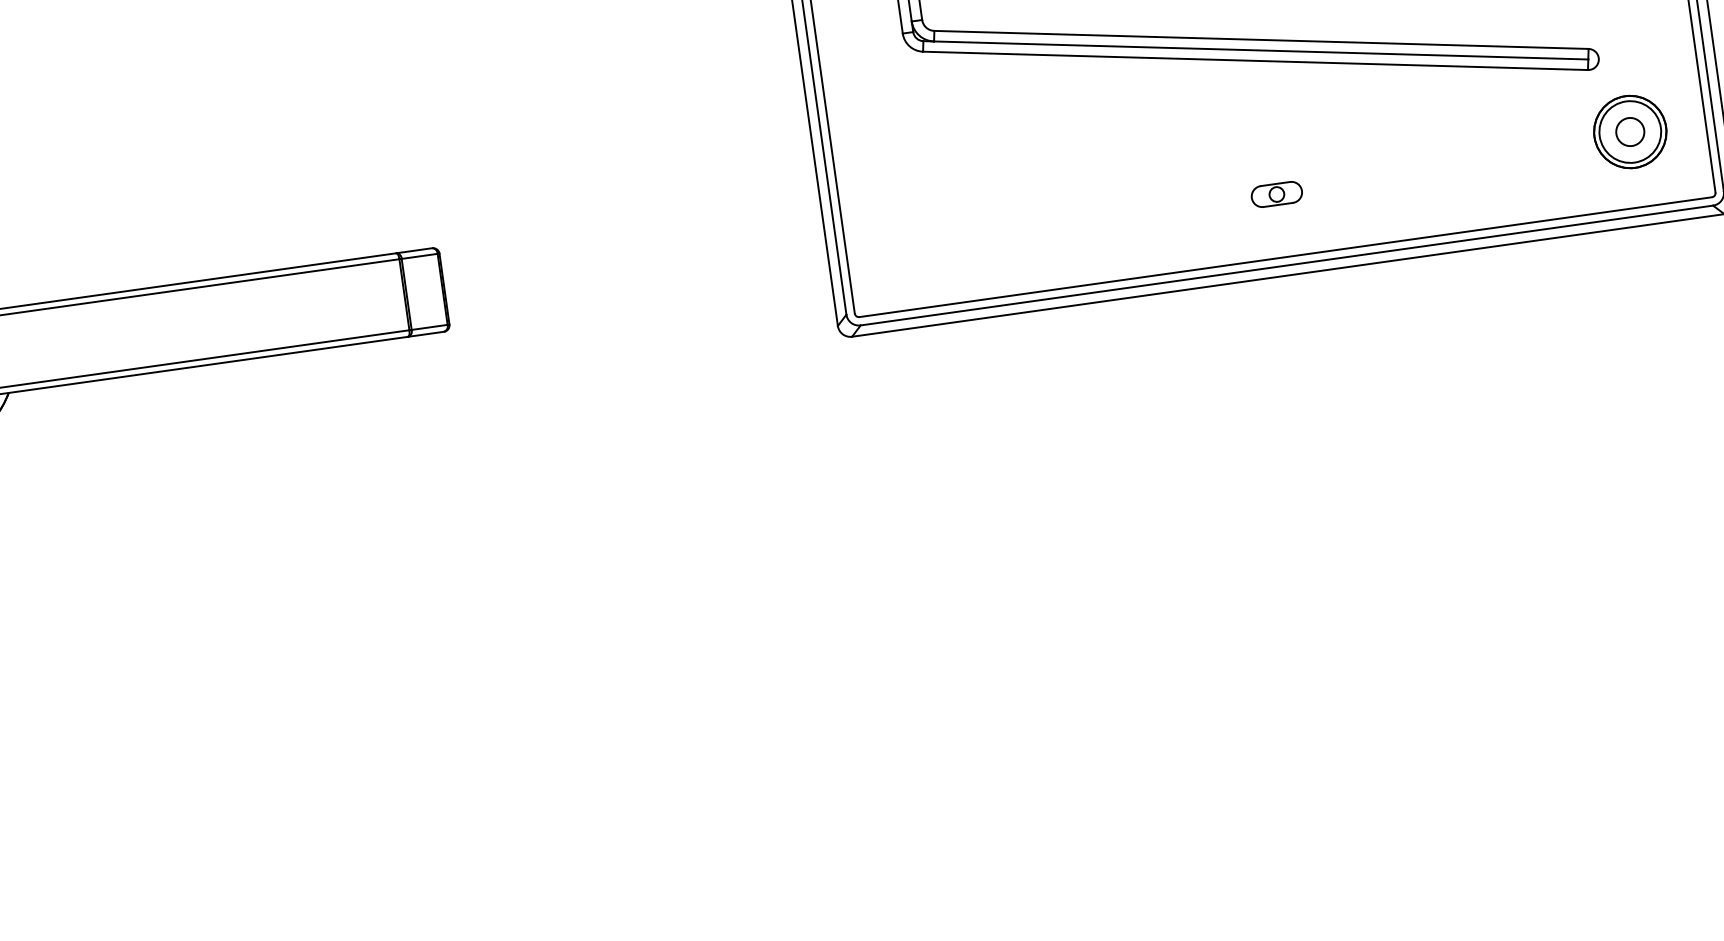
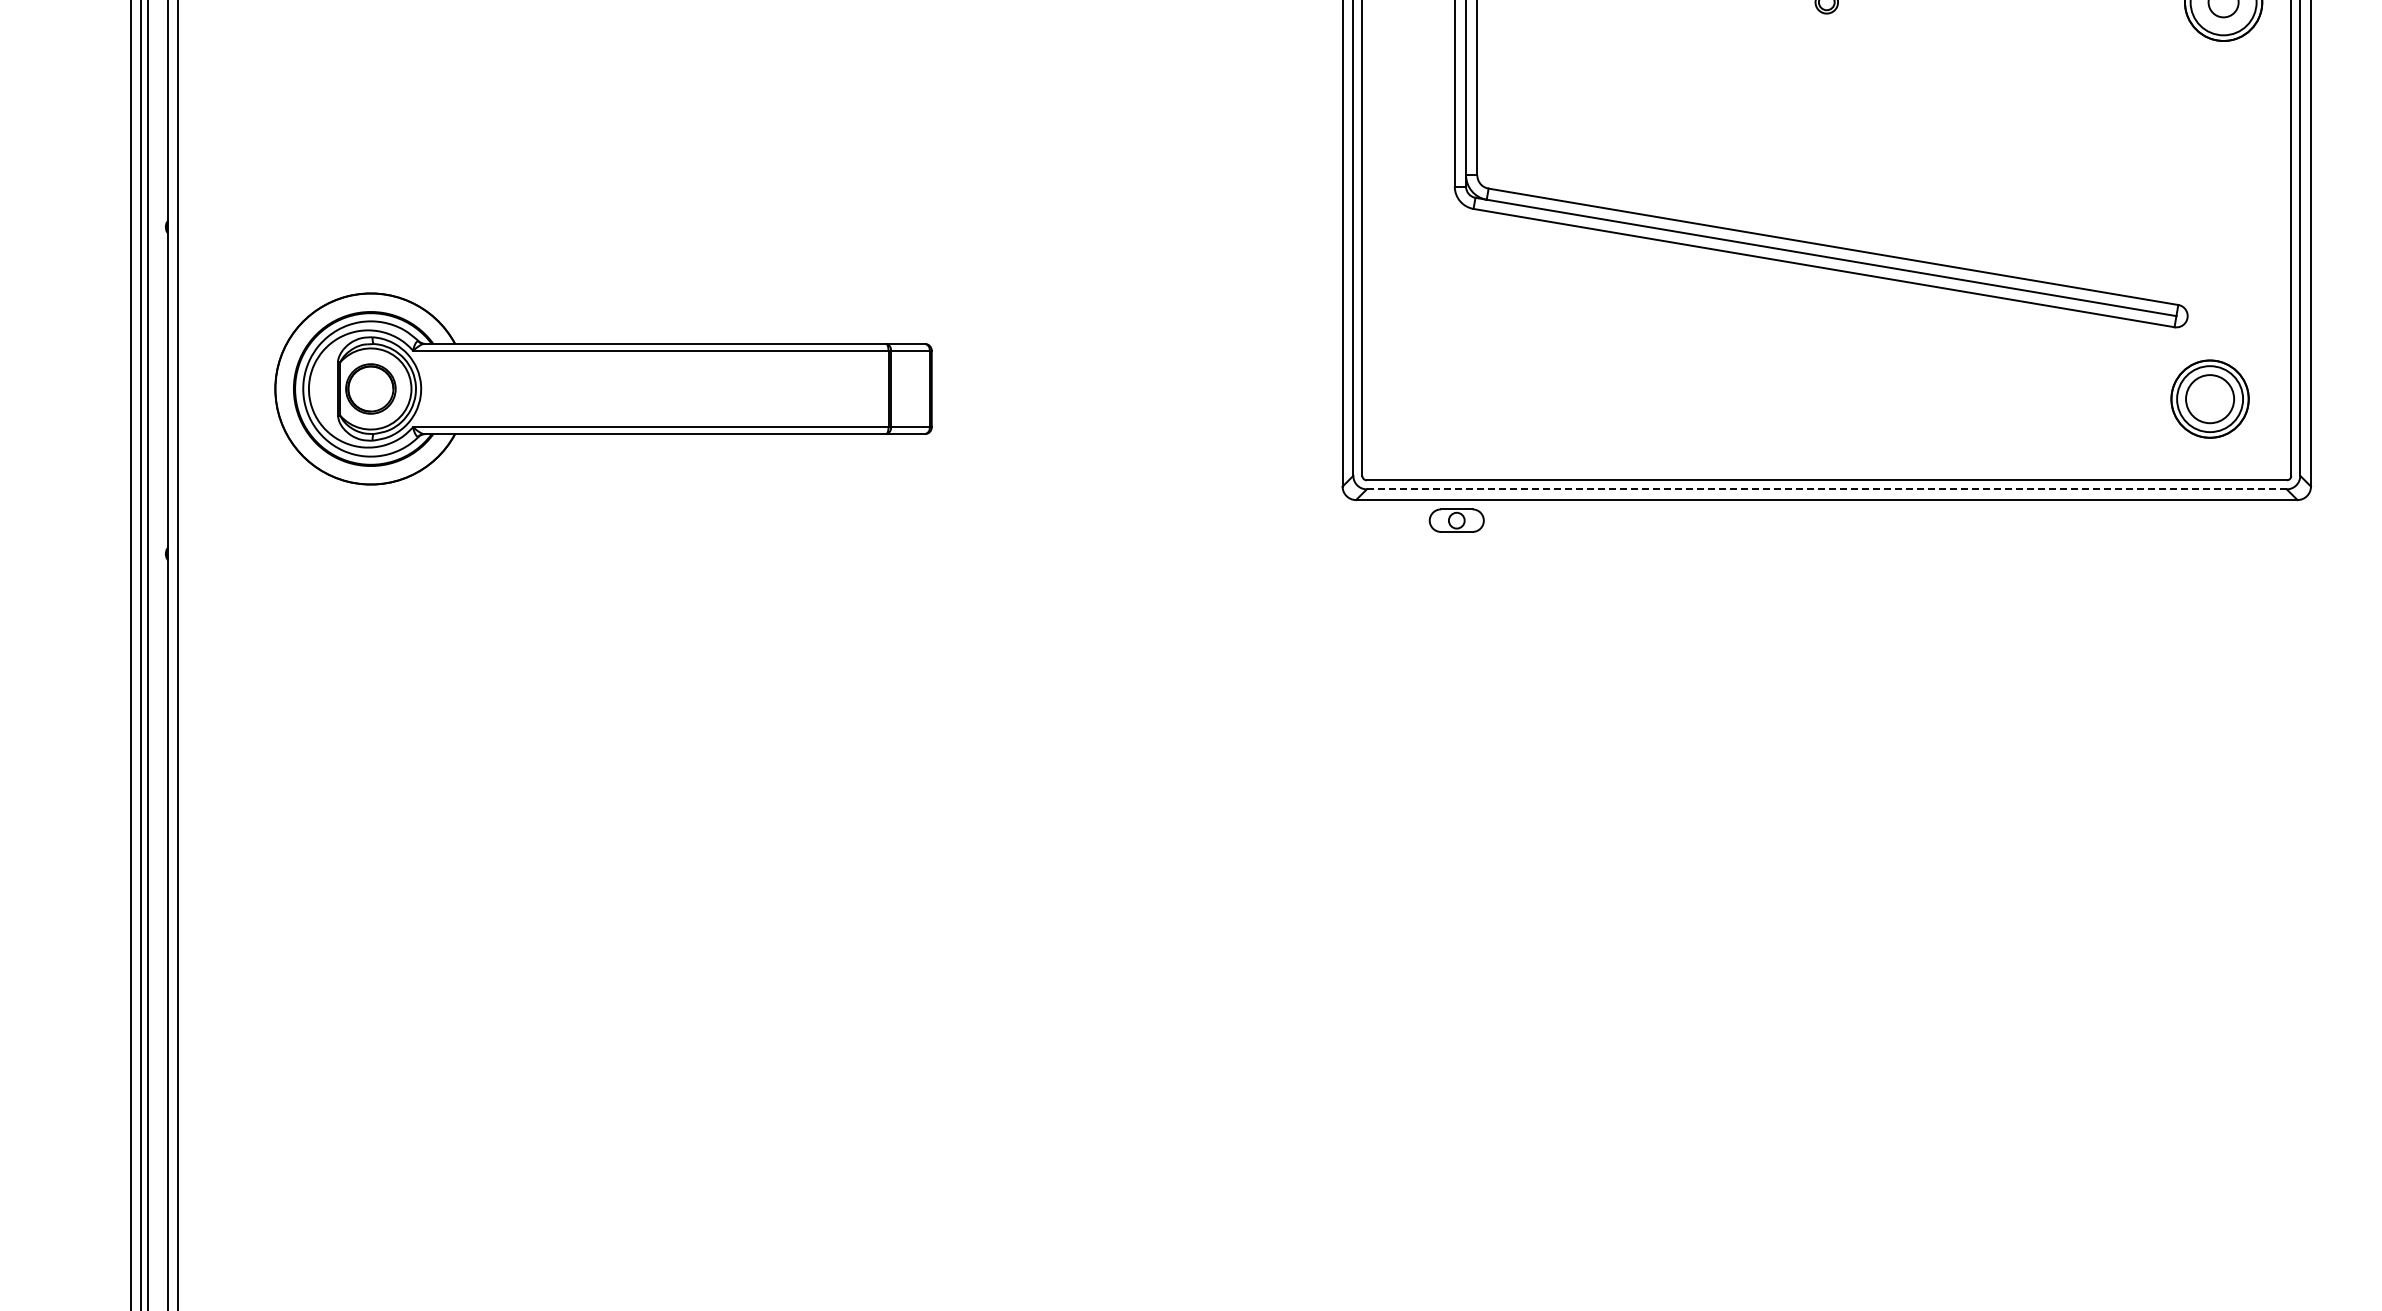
circle: (1630, 132) -> (2210, 399), size x1.6
part: (1276, 194) -> (1456, 520), moved
line: (1286, 265) -> (1826, 489), solid -> dashed

